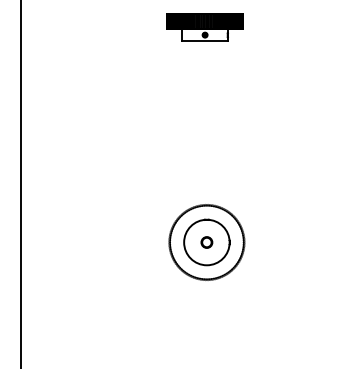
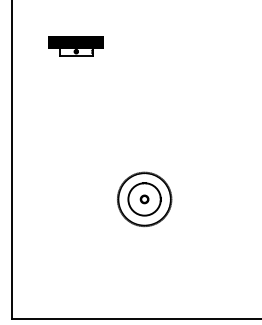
part: (203, 27) -> (75, 46), moved

